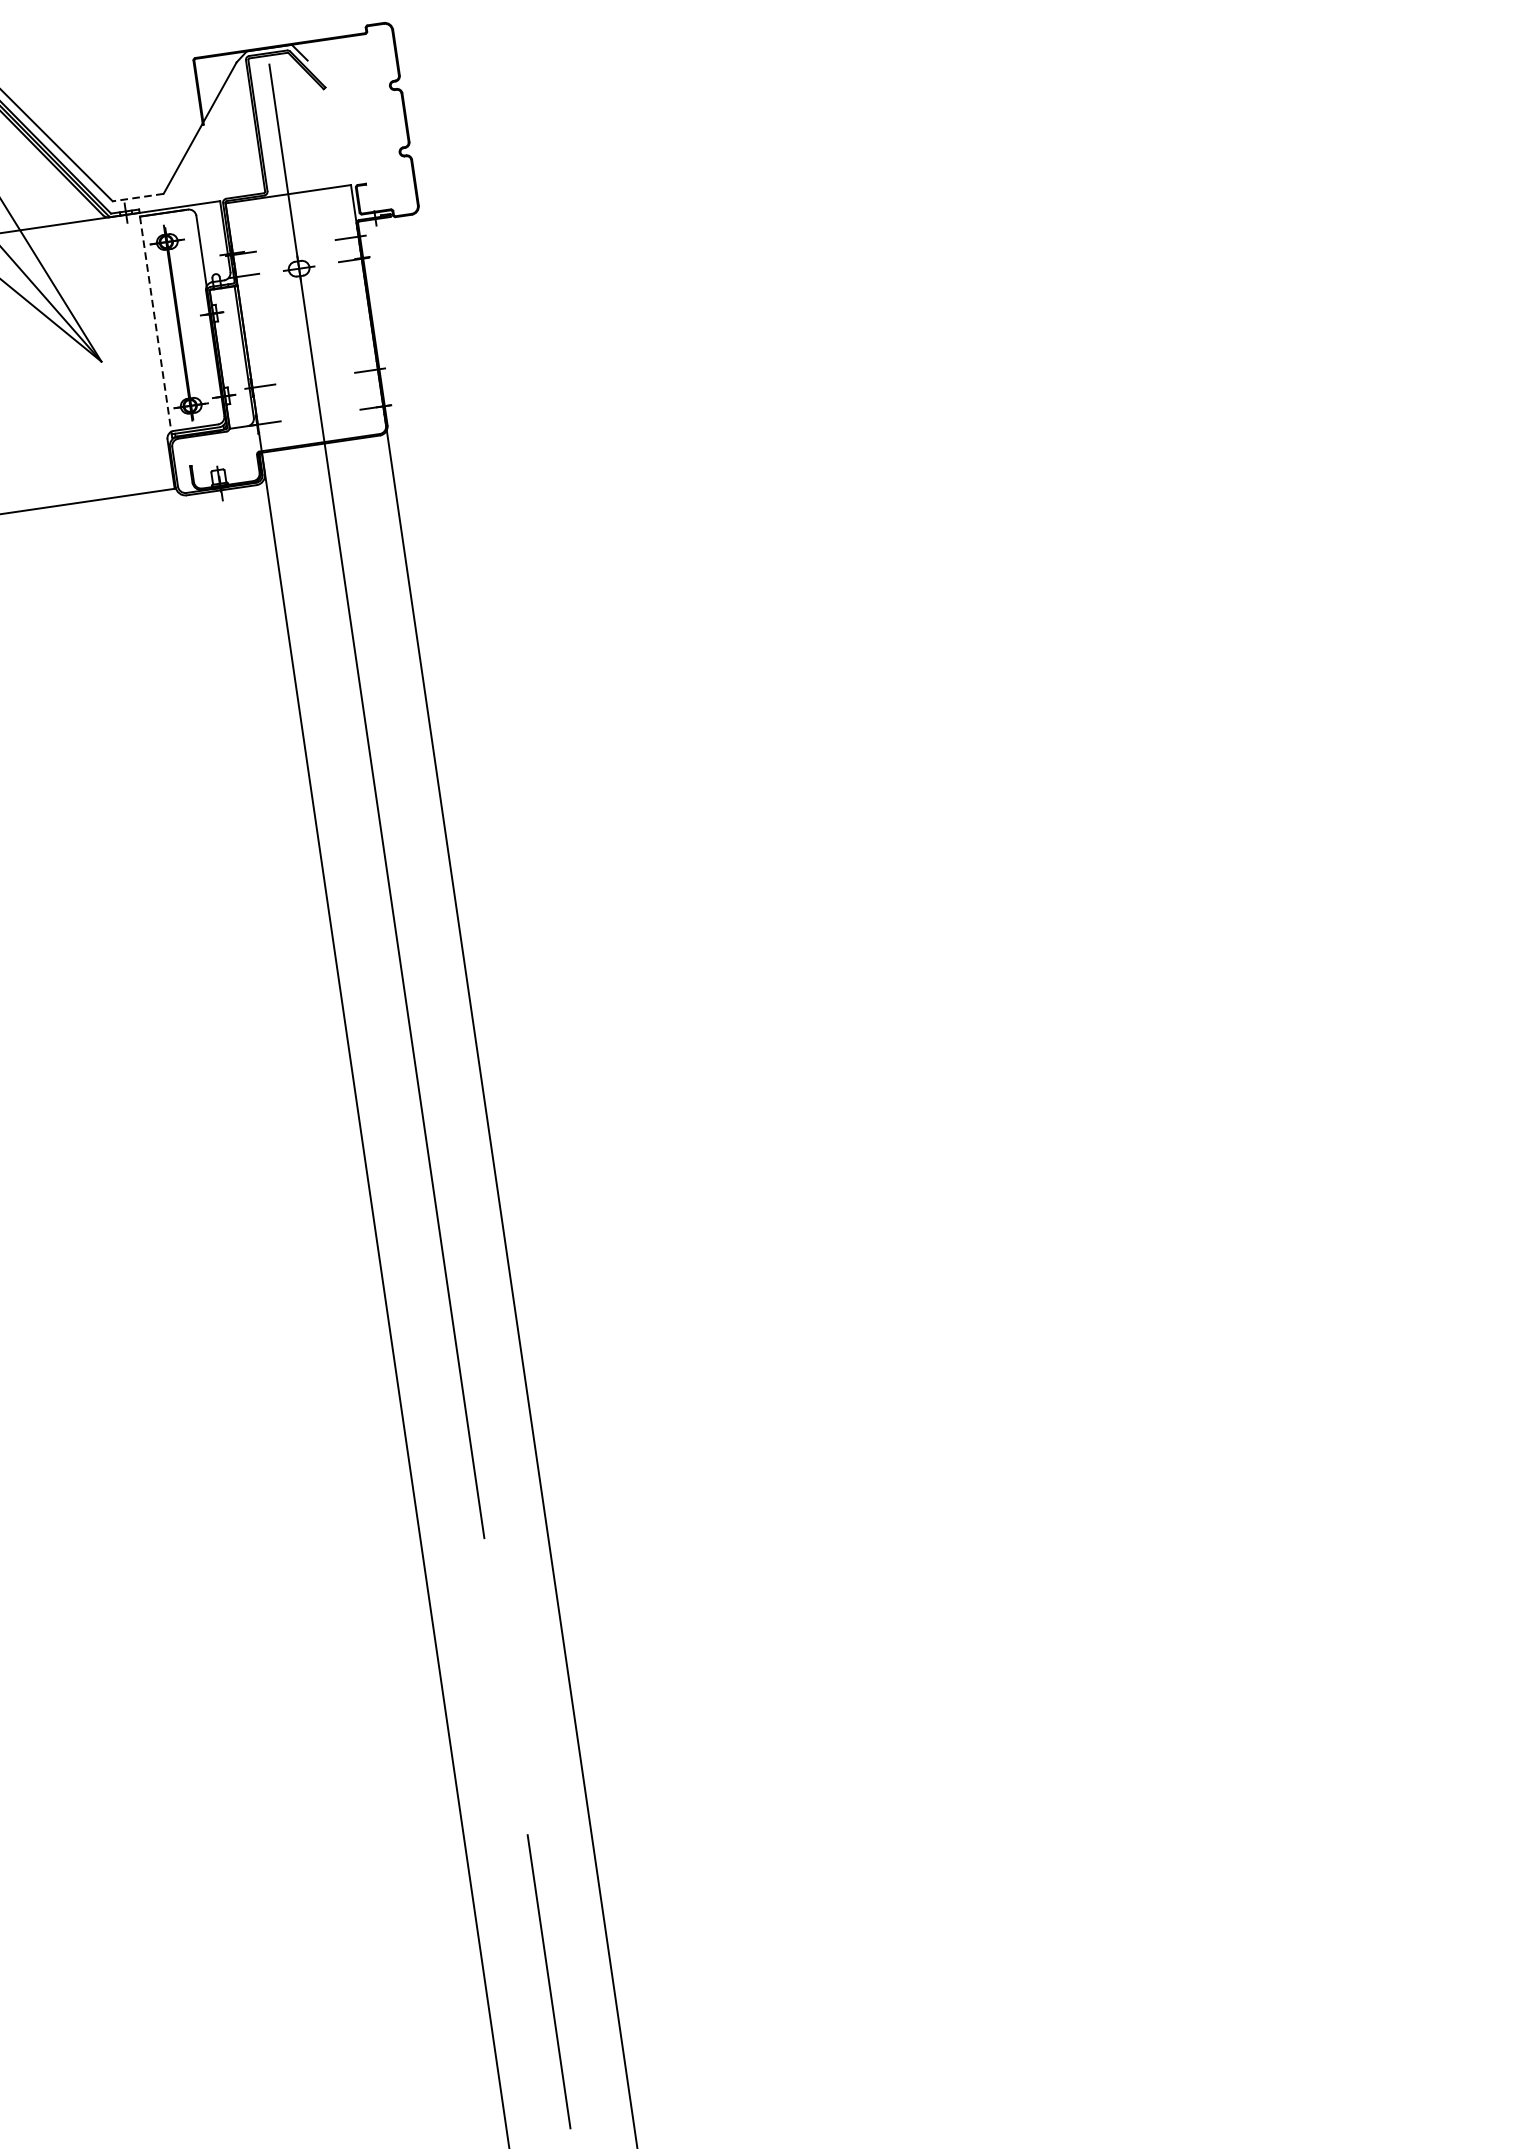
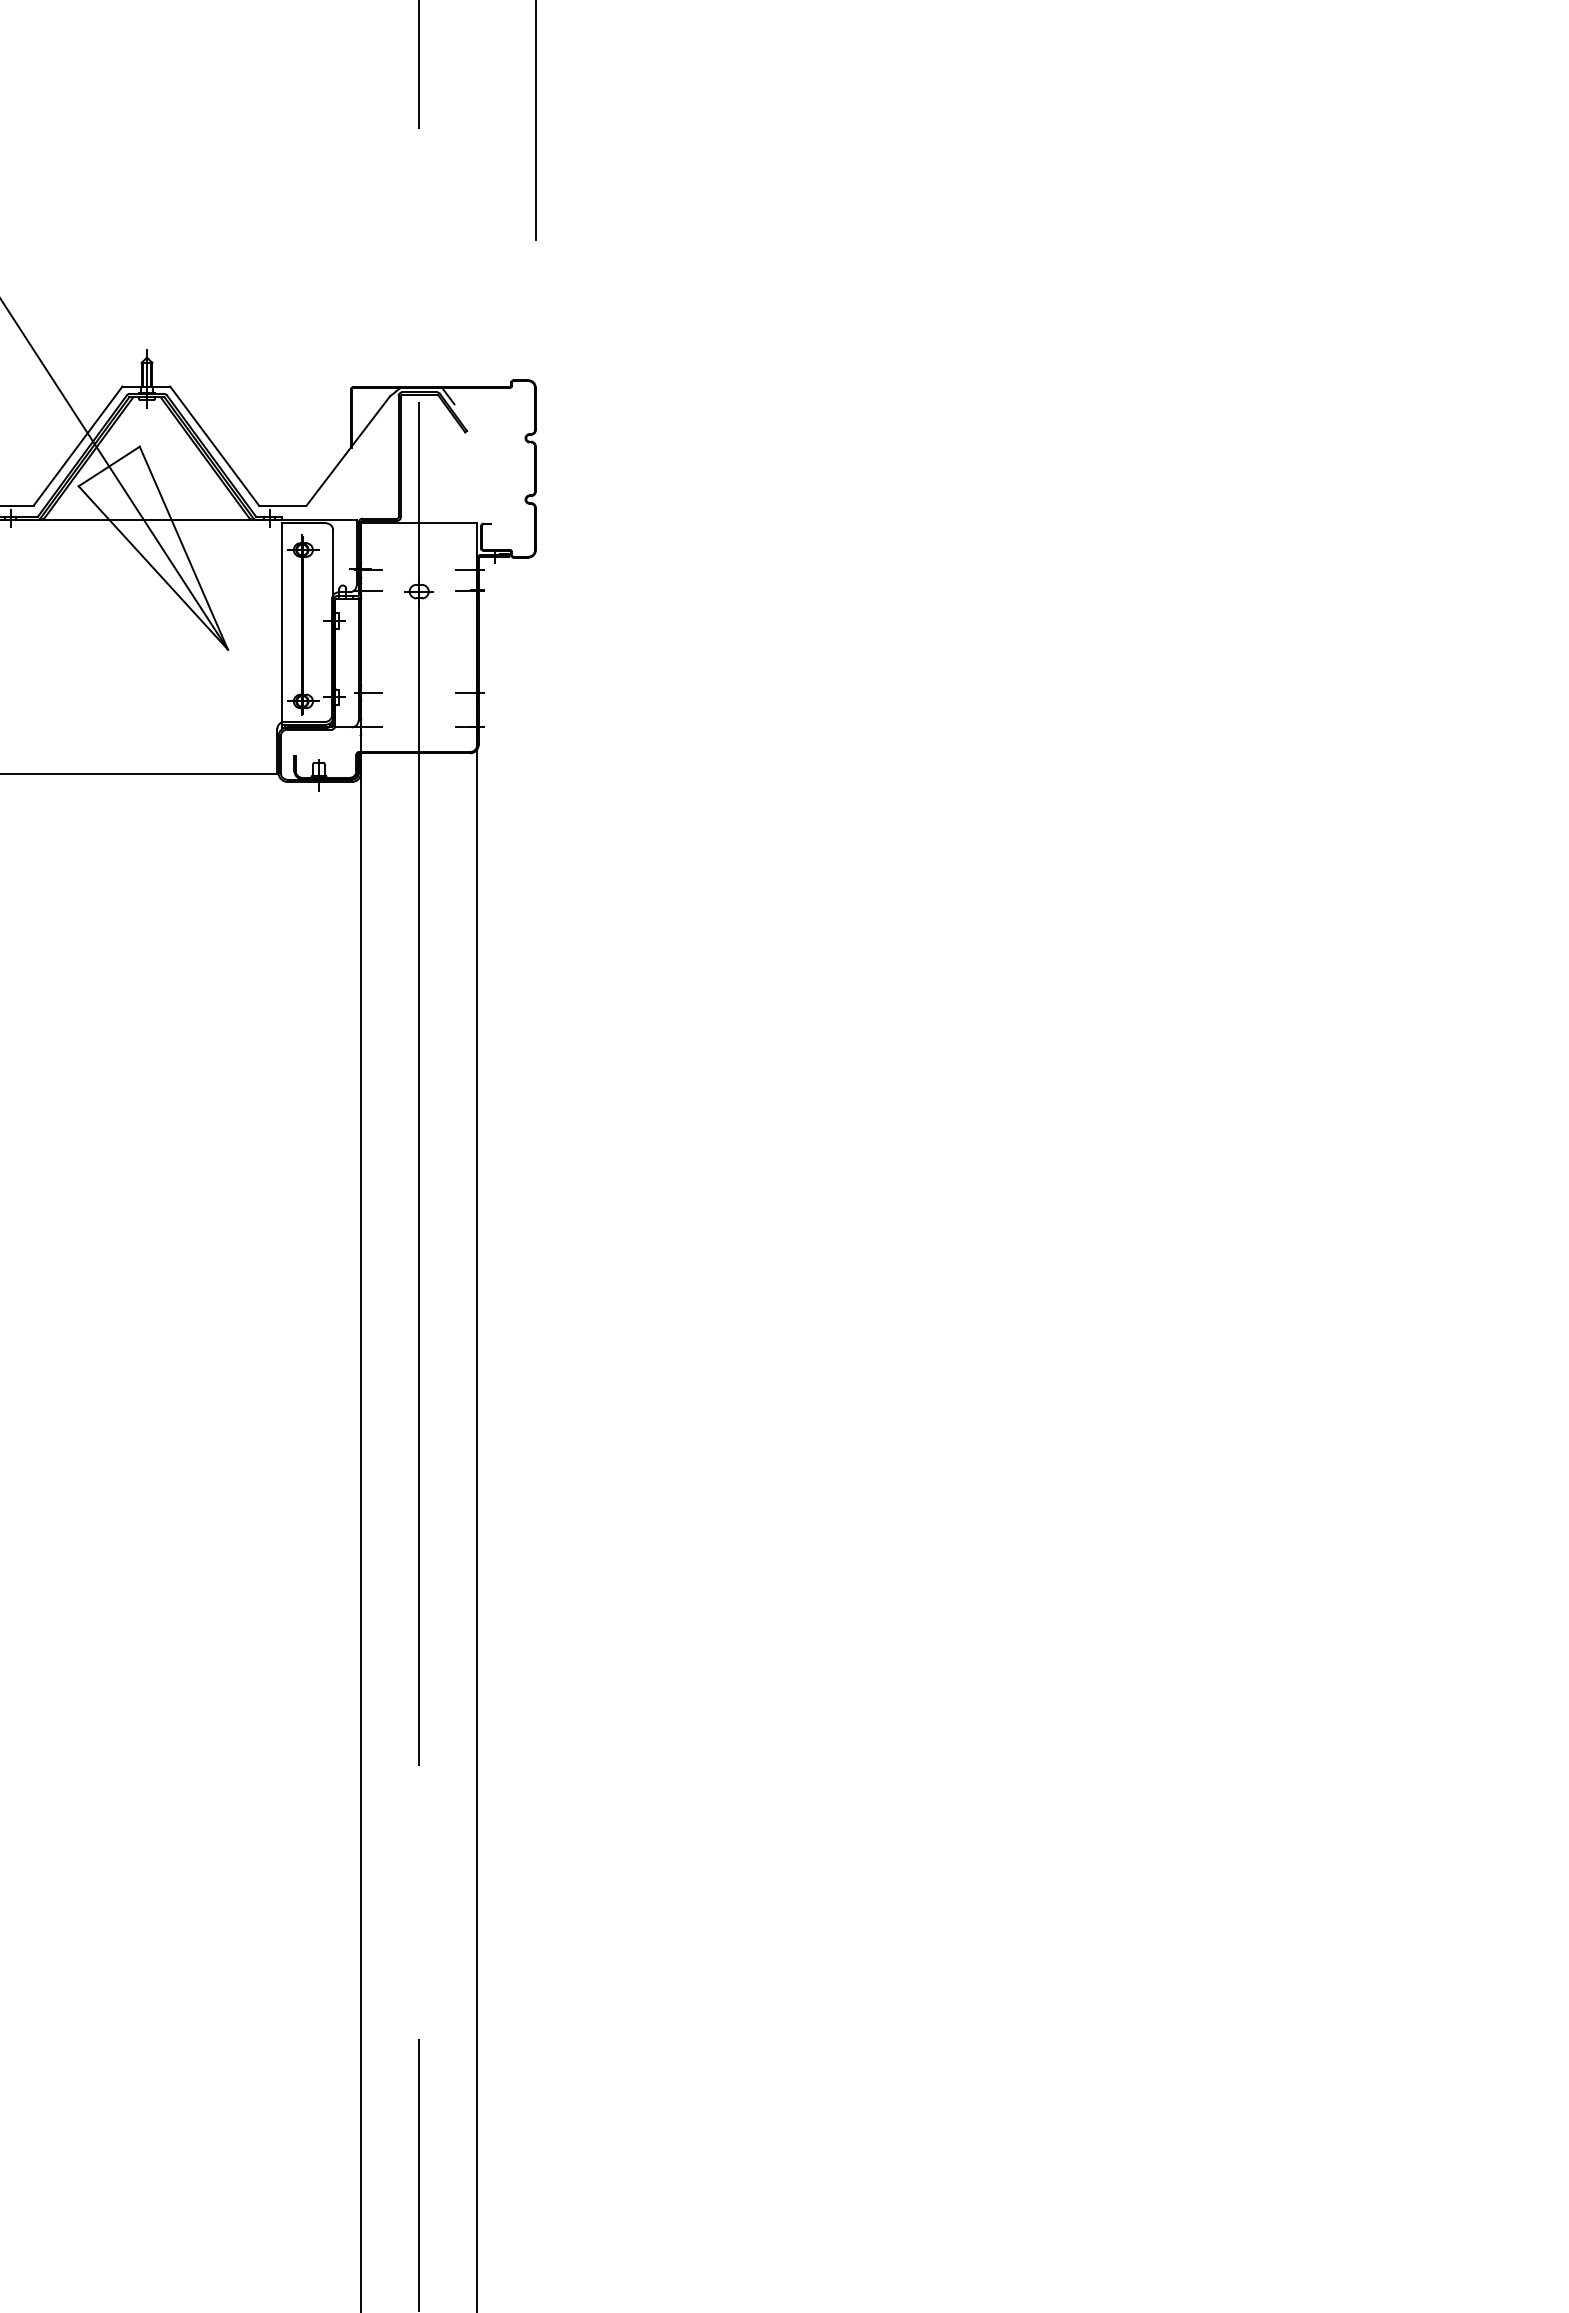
line: (137, 197) -> (282, 505), dashed -> solid
line: (155, 328) -> (281, 626), dashed -> solid

